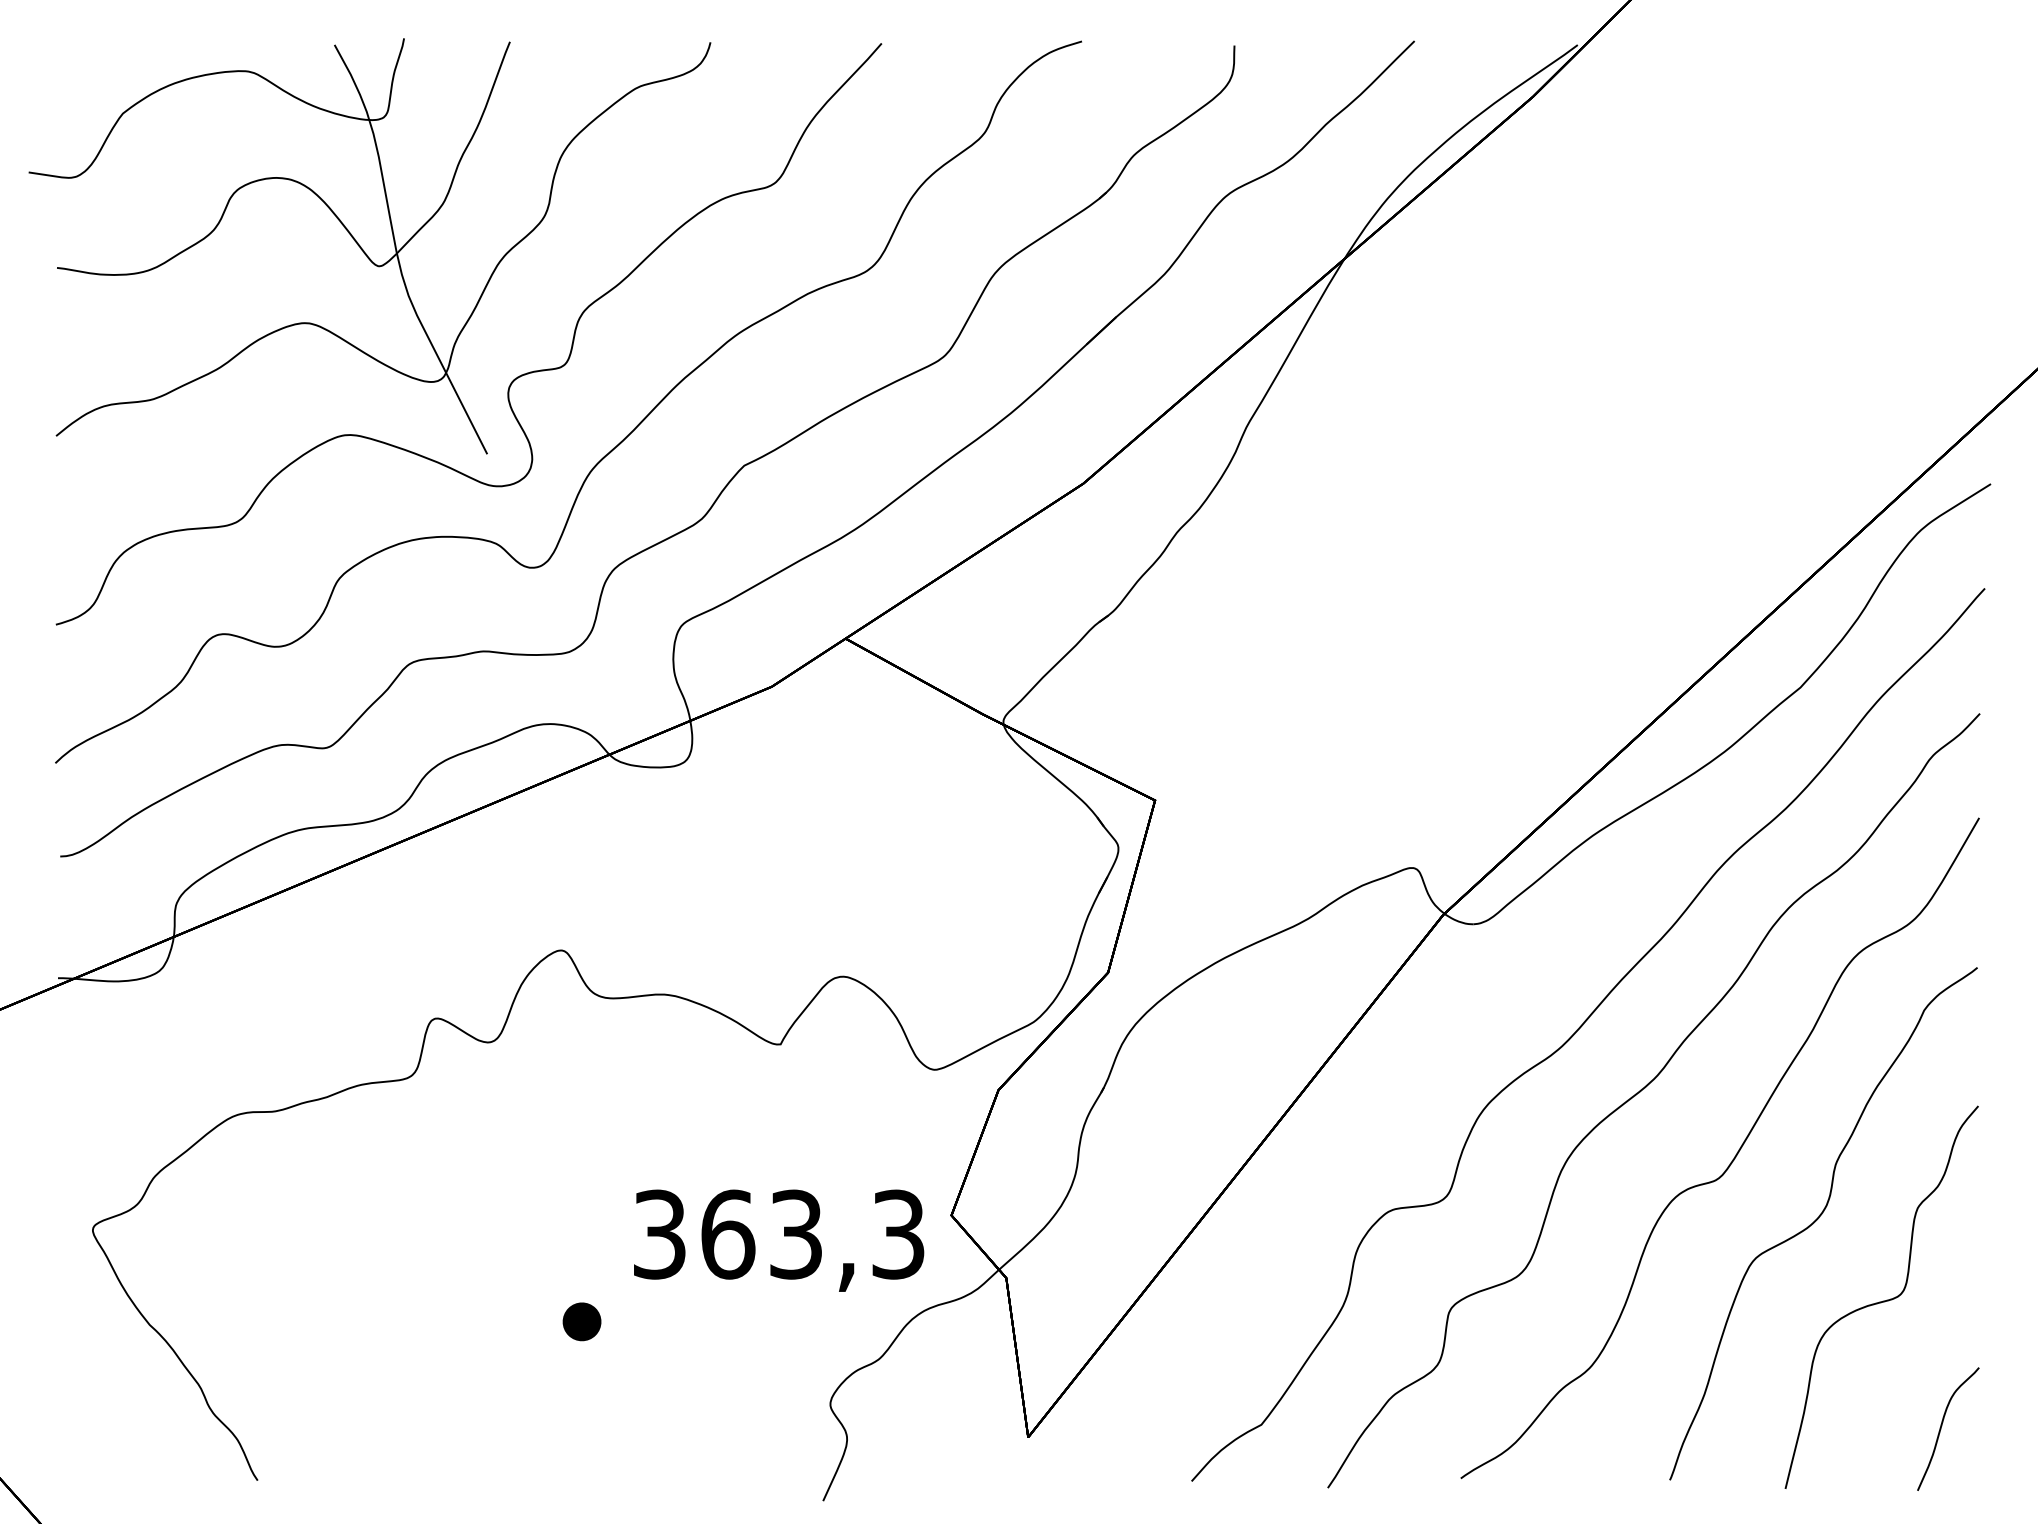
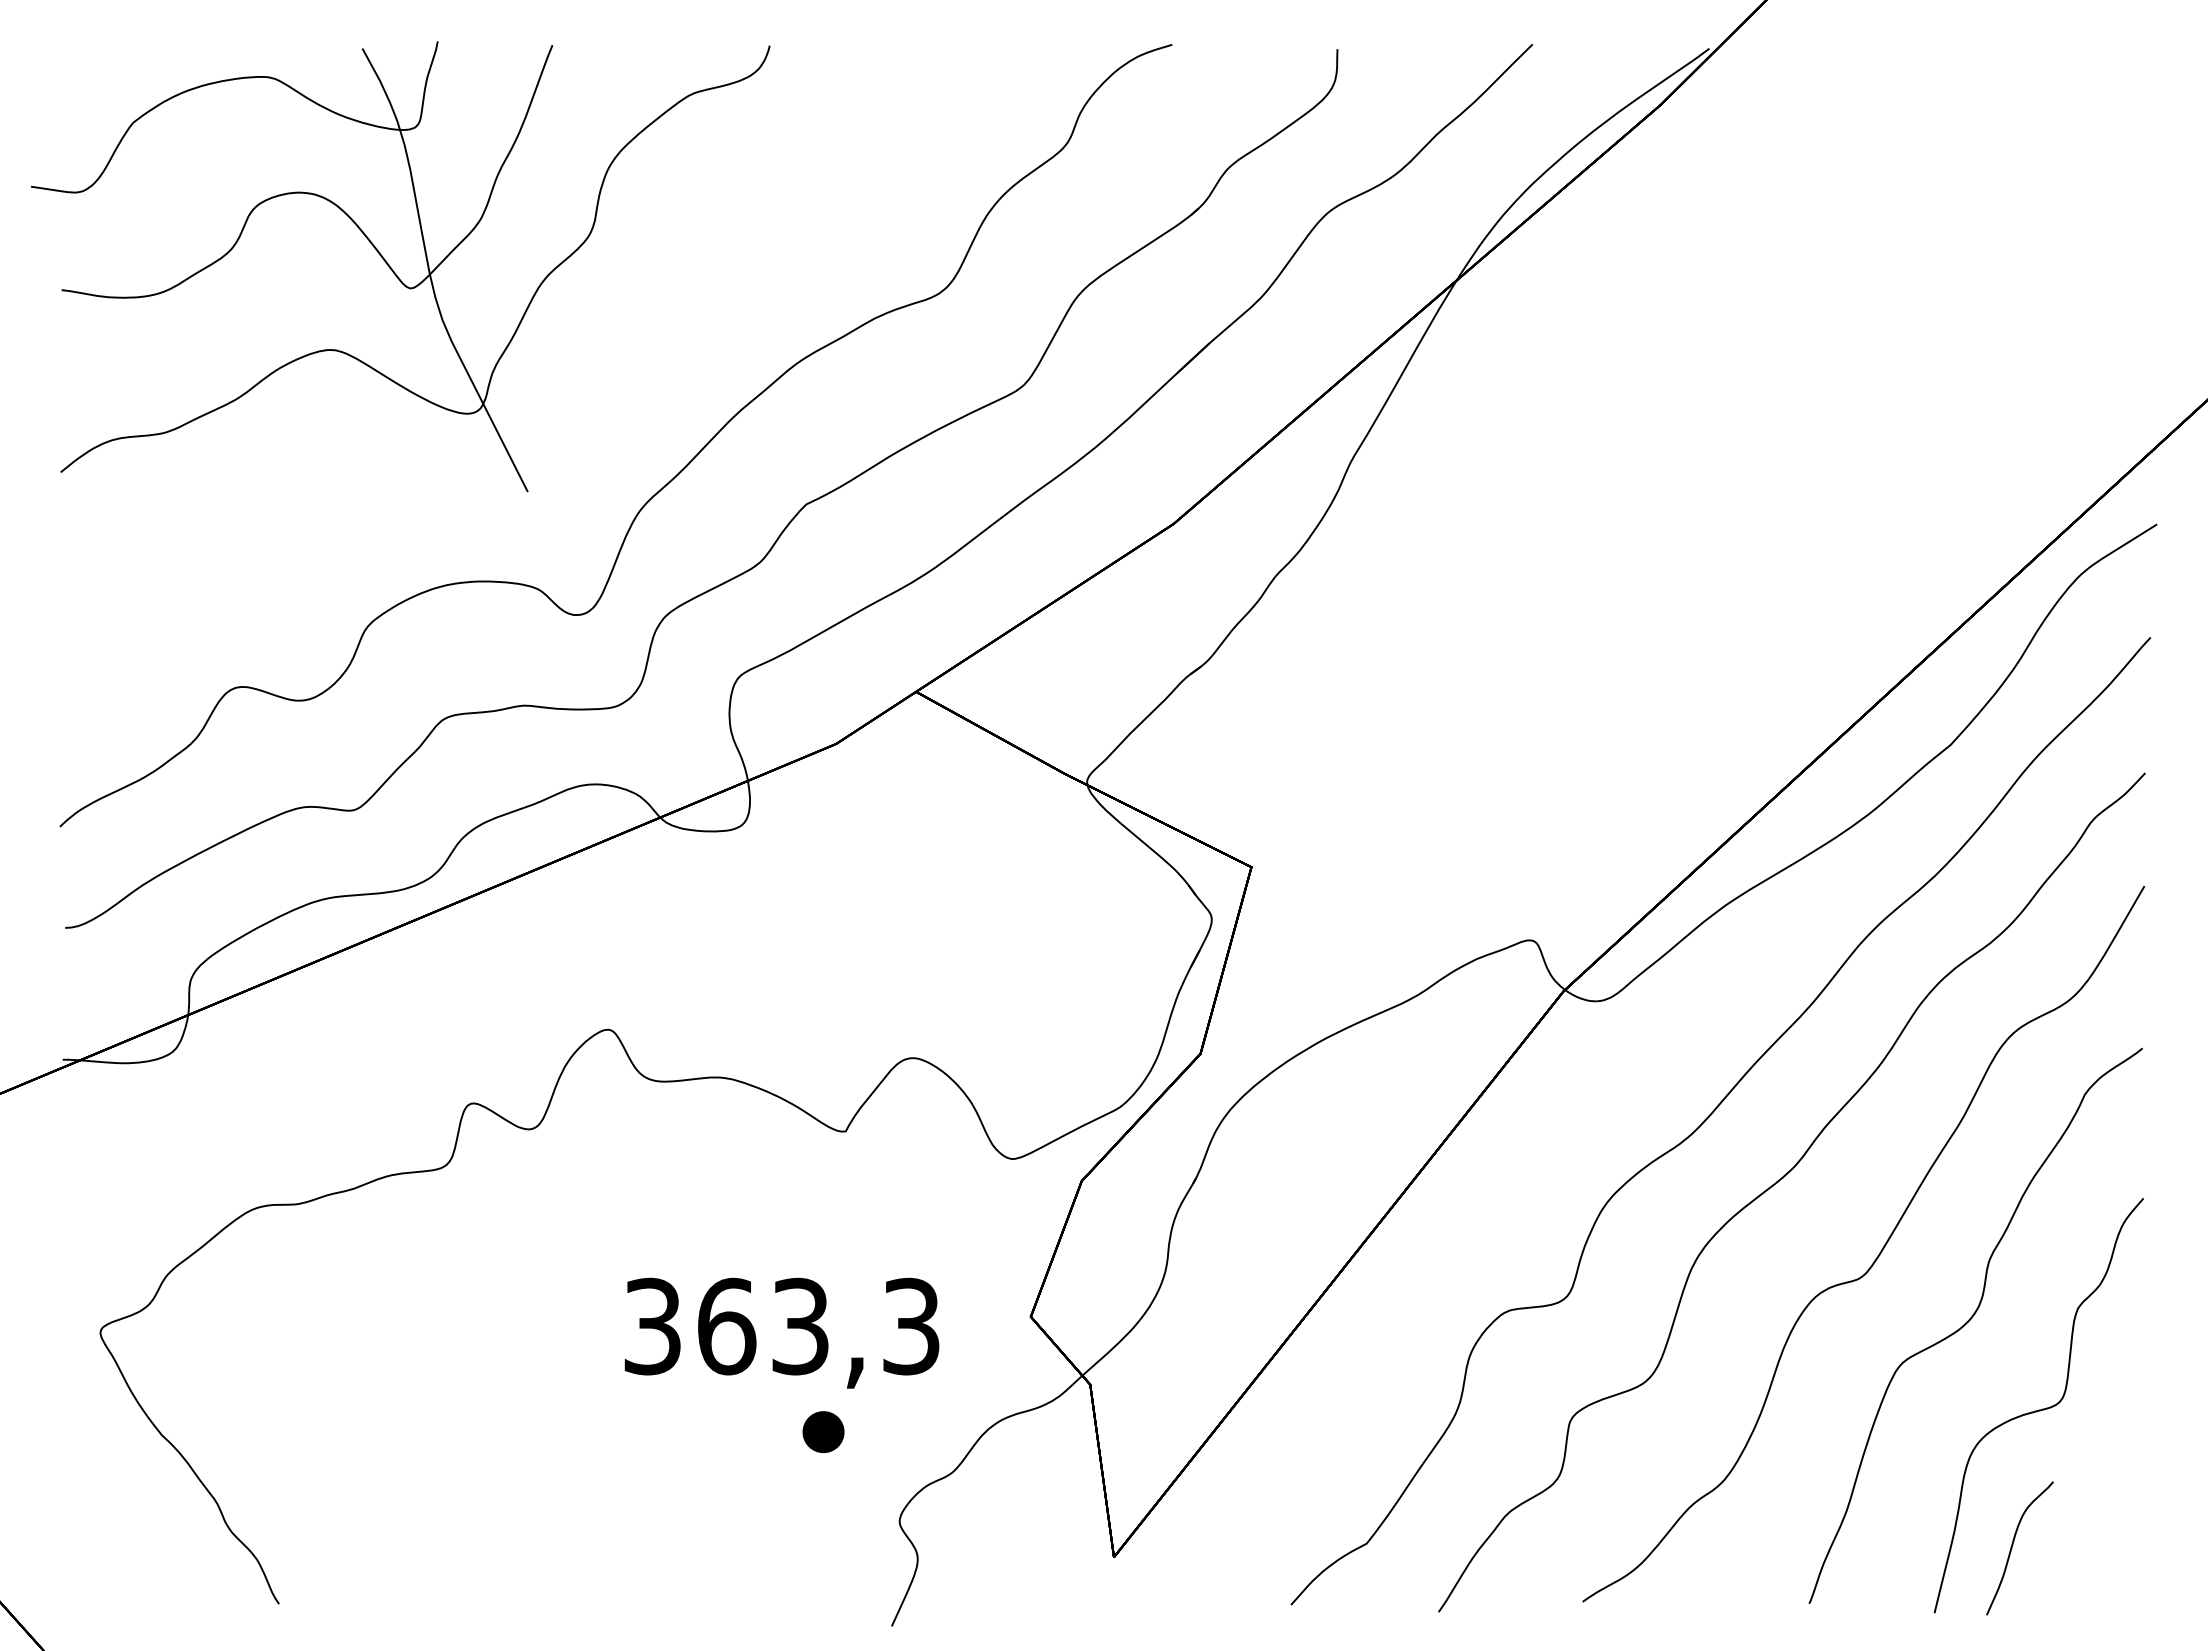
curve: (514, 378) -> (557, 410), removed
text: (778, 1240) -> (781, 1332), moved
part: (582, 1321) -> (823, 1431), moved
curve: (1942, 1426) -> (2013, 1545), moved

